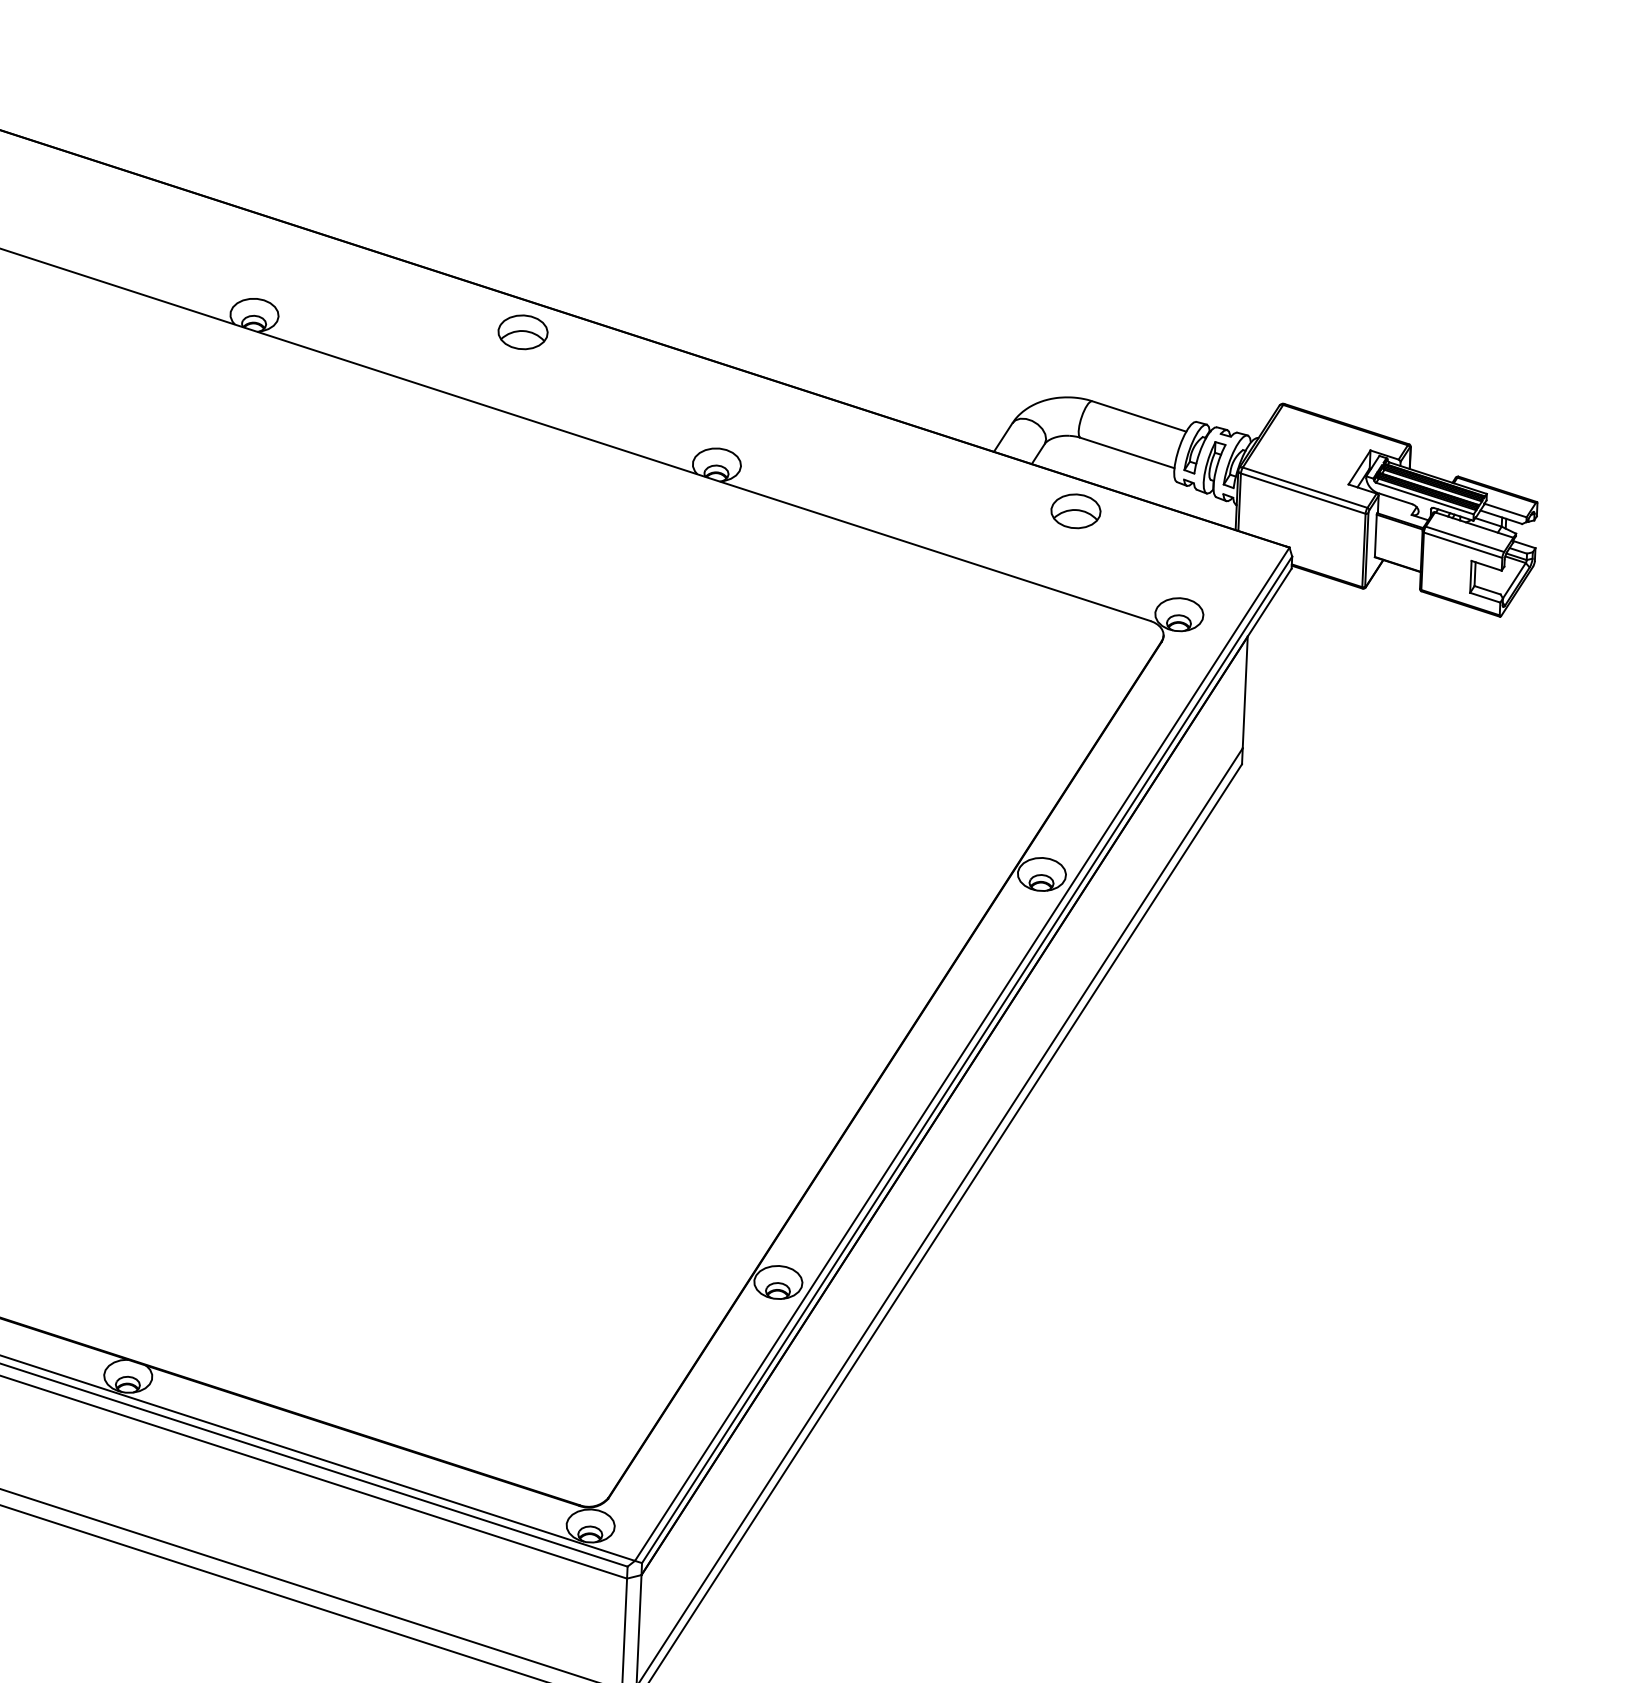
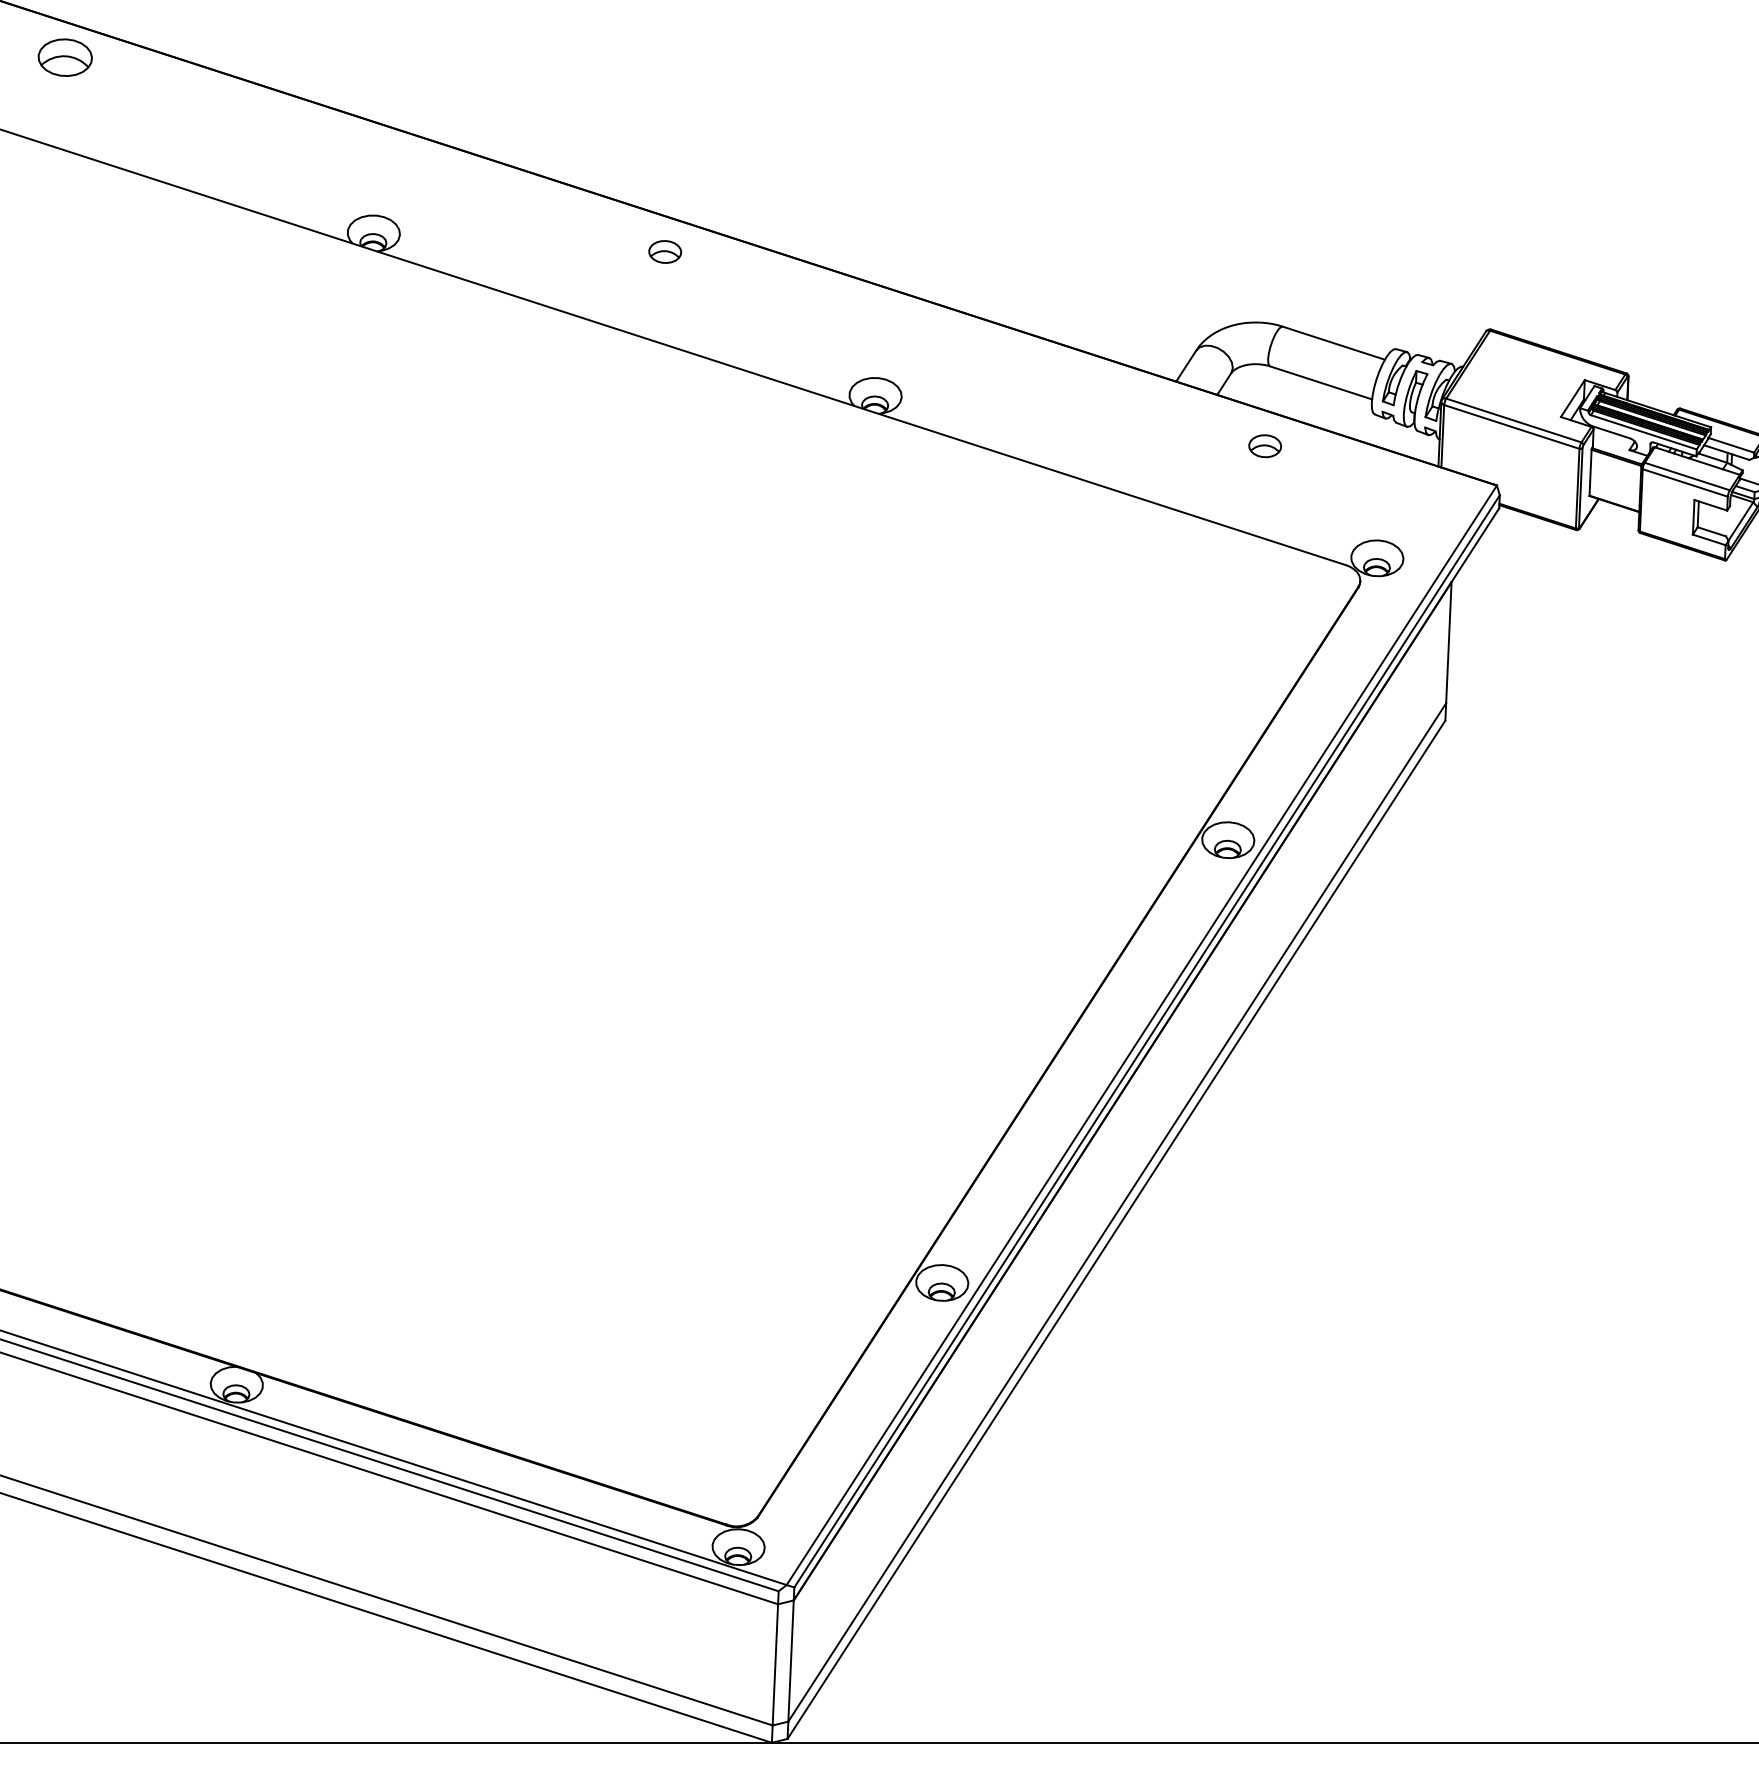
part: (522, 332) -> (664, 252), size x0.6
part: (1075, 511) -> (1264, 446), size x0.6

